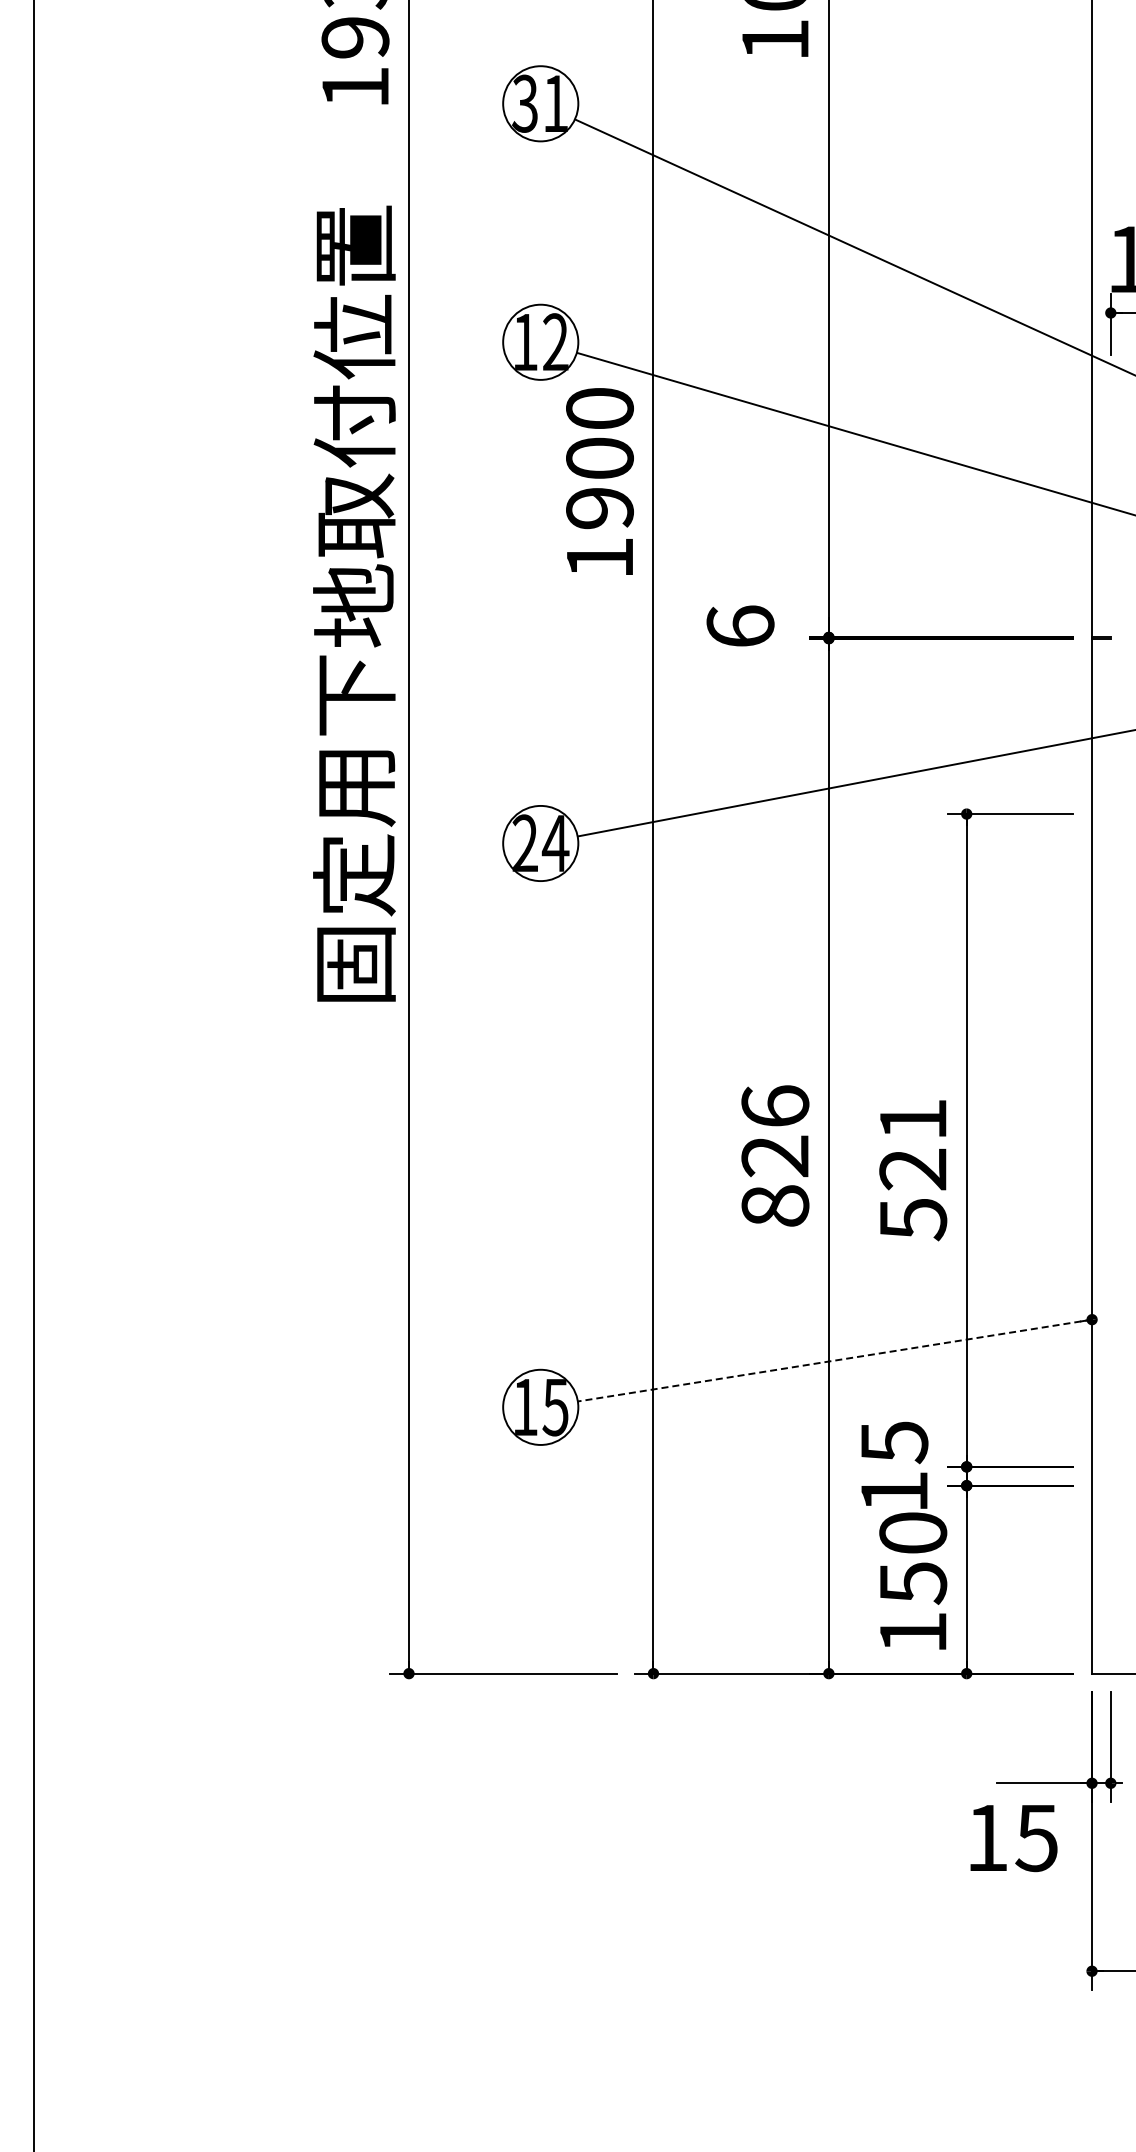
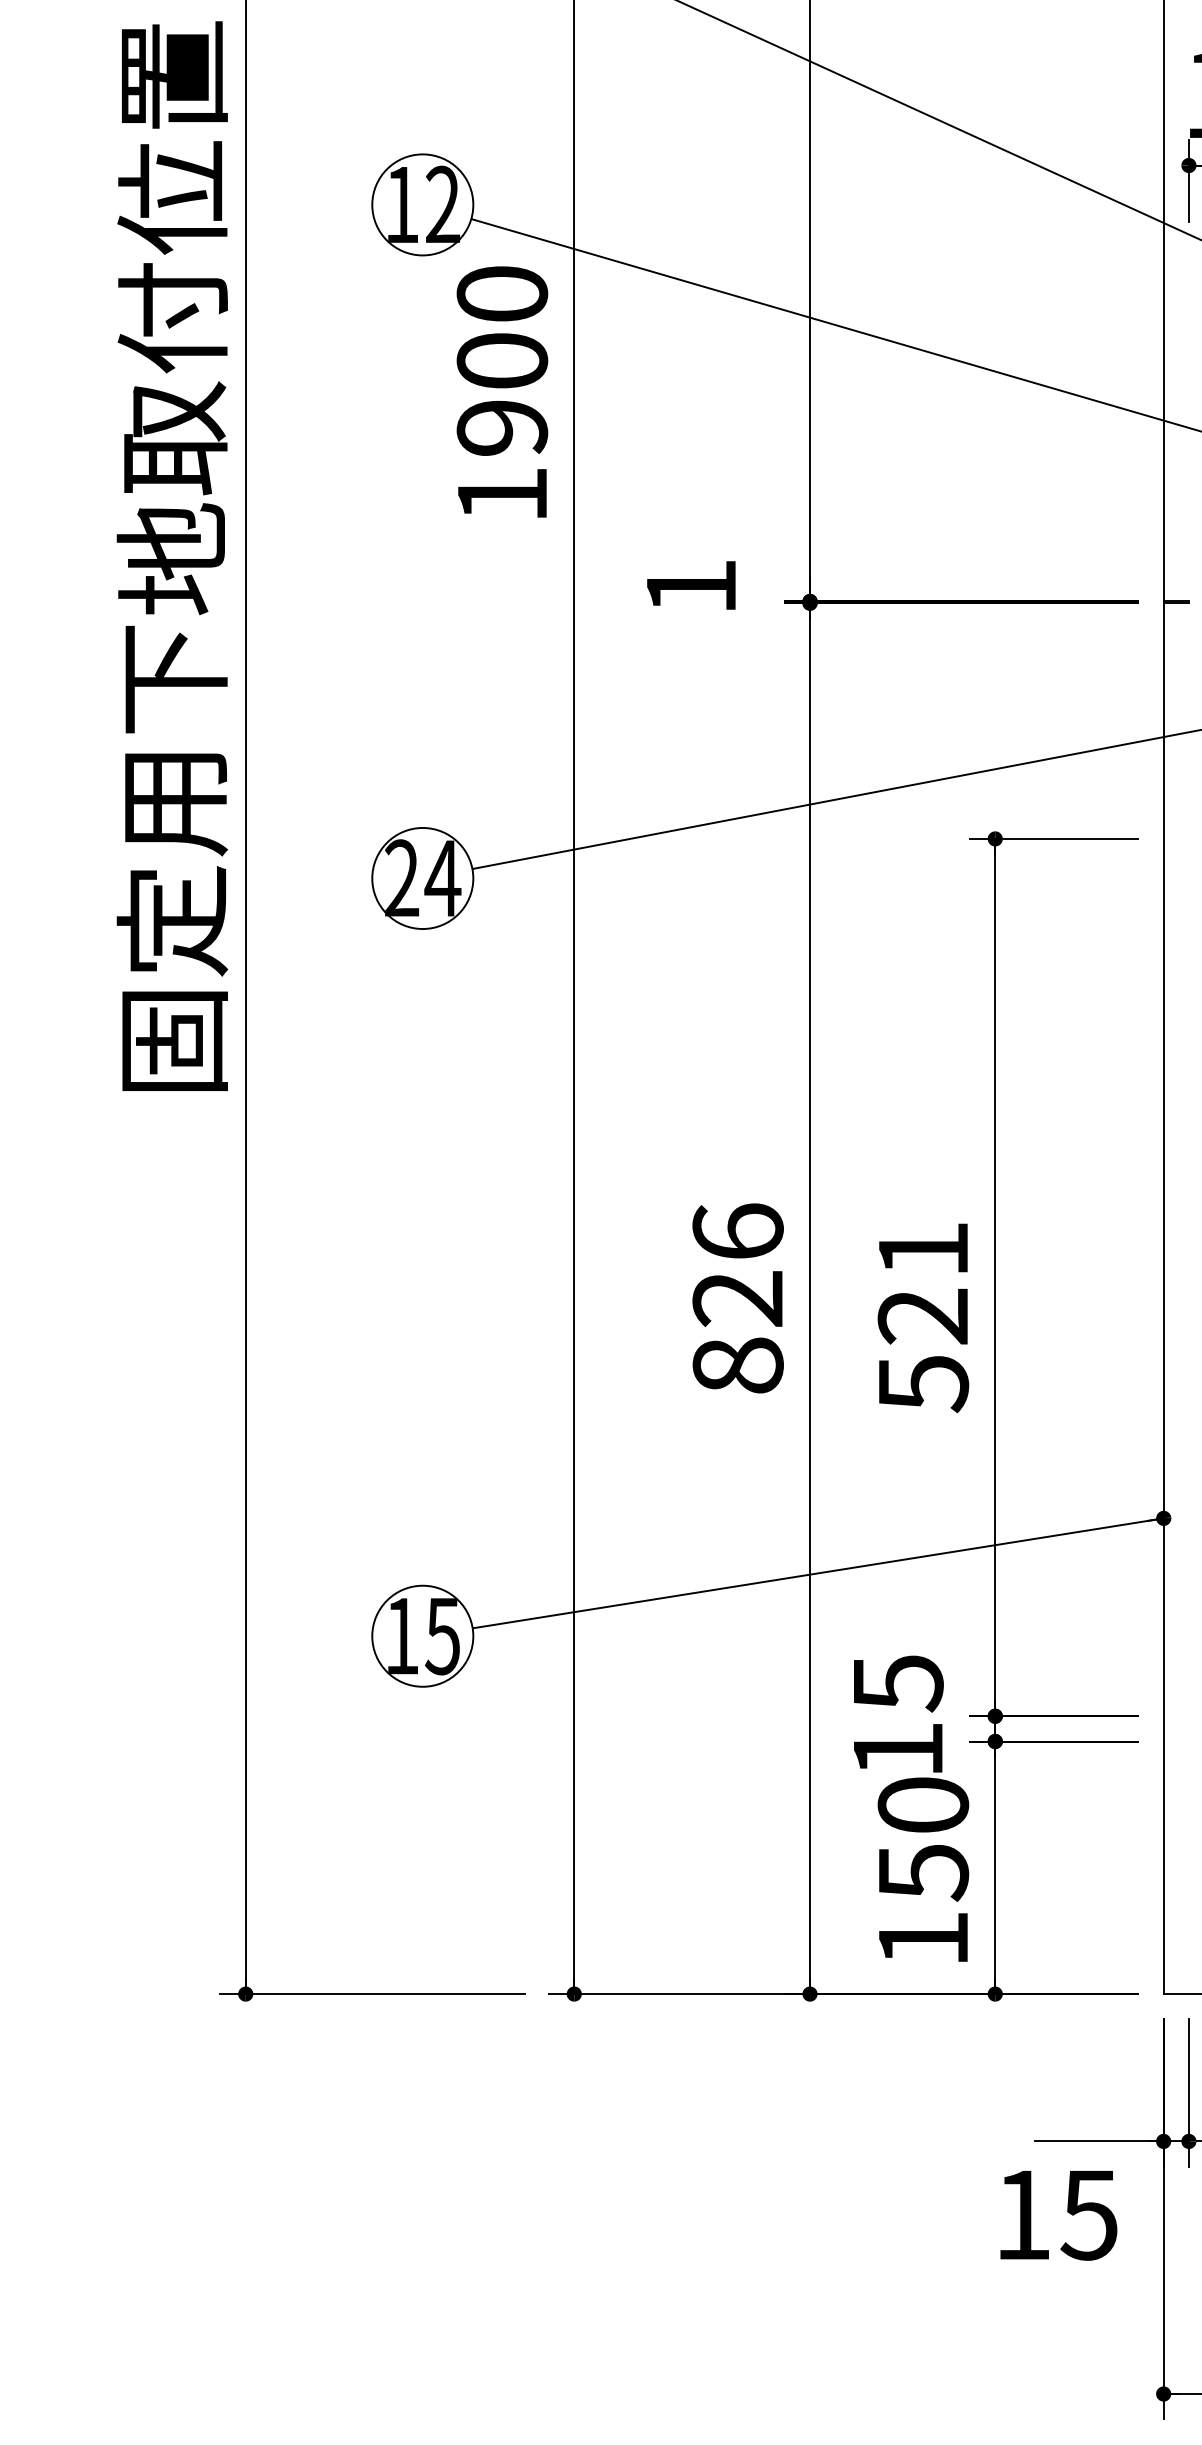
text: (740, 625) -> (691, 585), 6 -> 1
line: (834, 1360) -> (817, 1573), dashed -> solid

